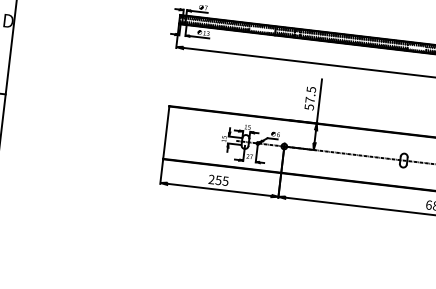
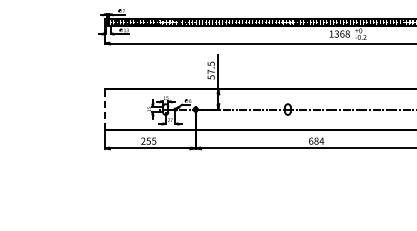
line: (166, 132) -> (104, 109), solid -> dashed

